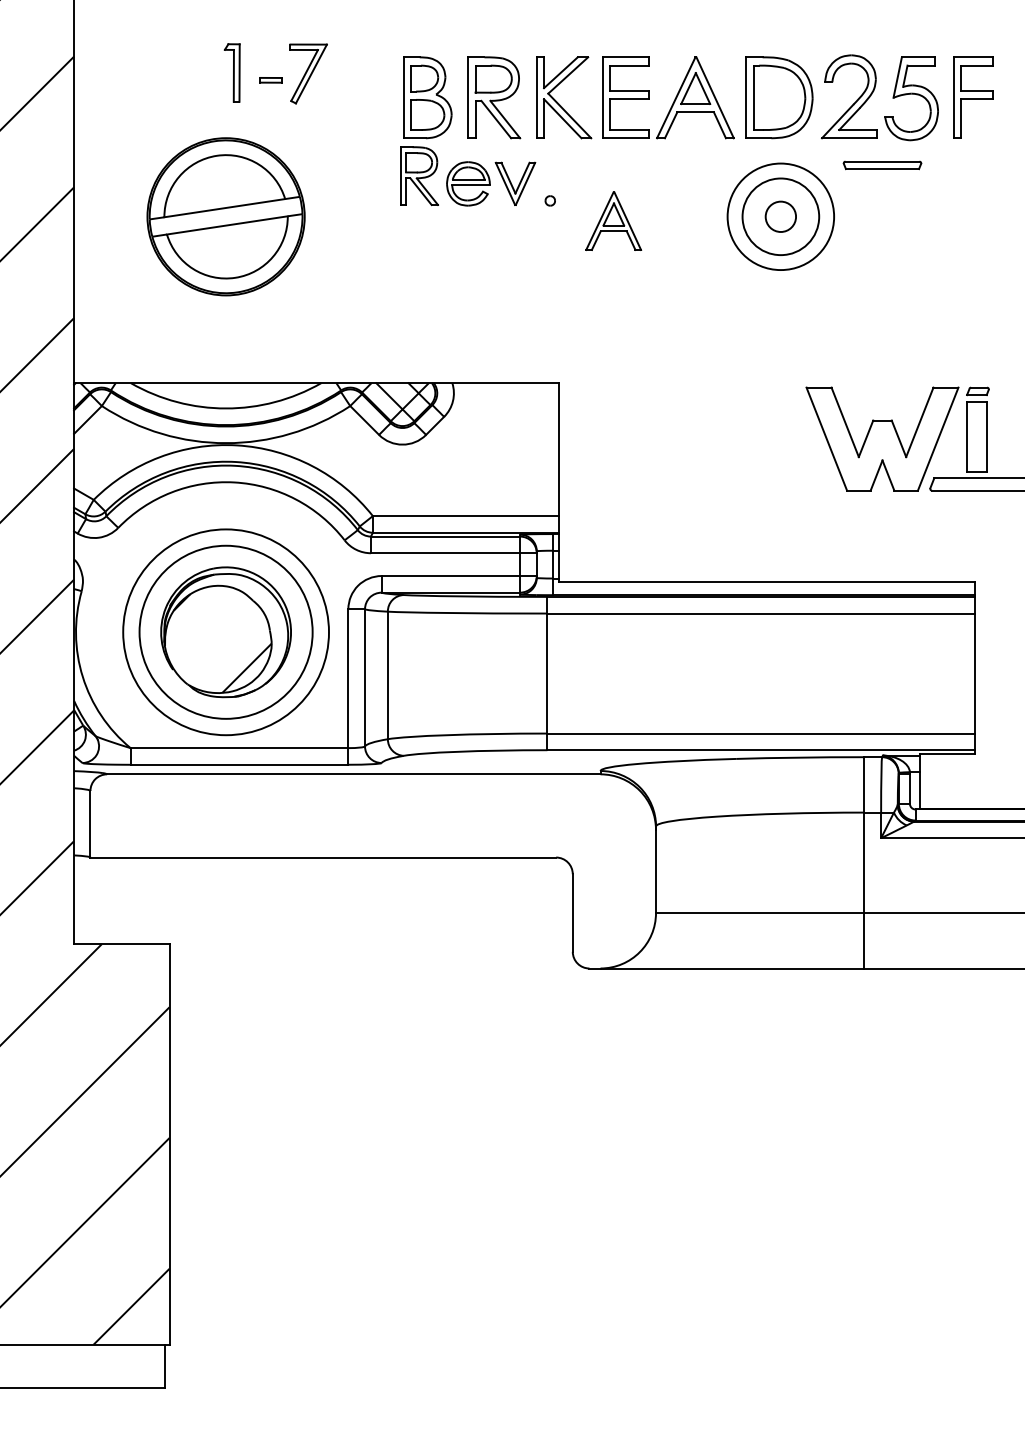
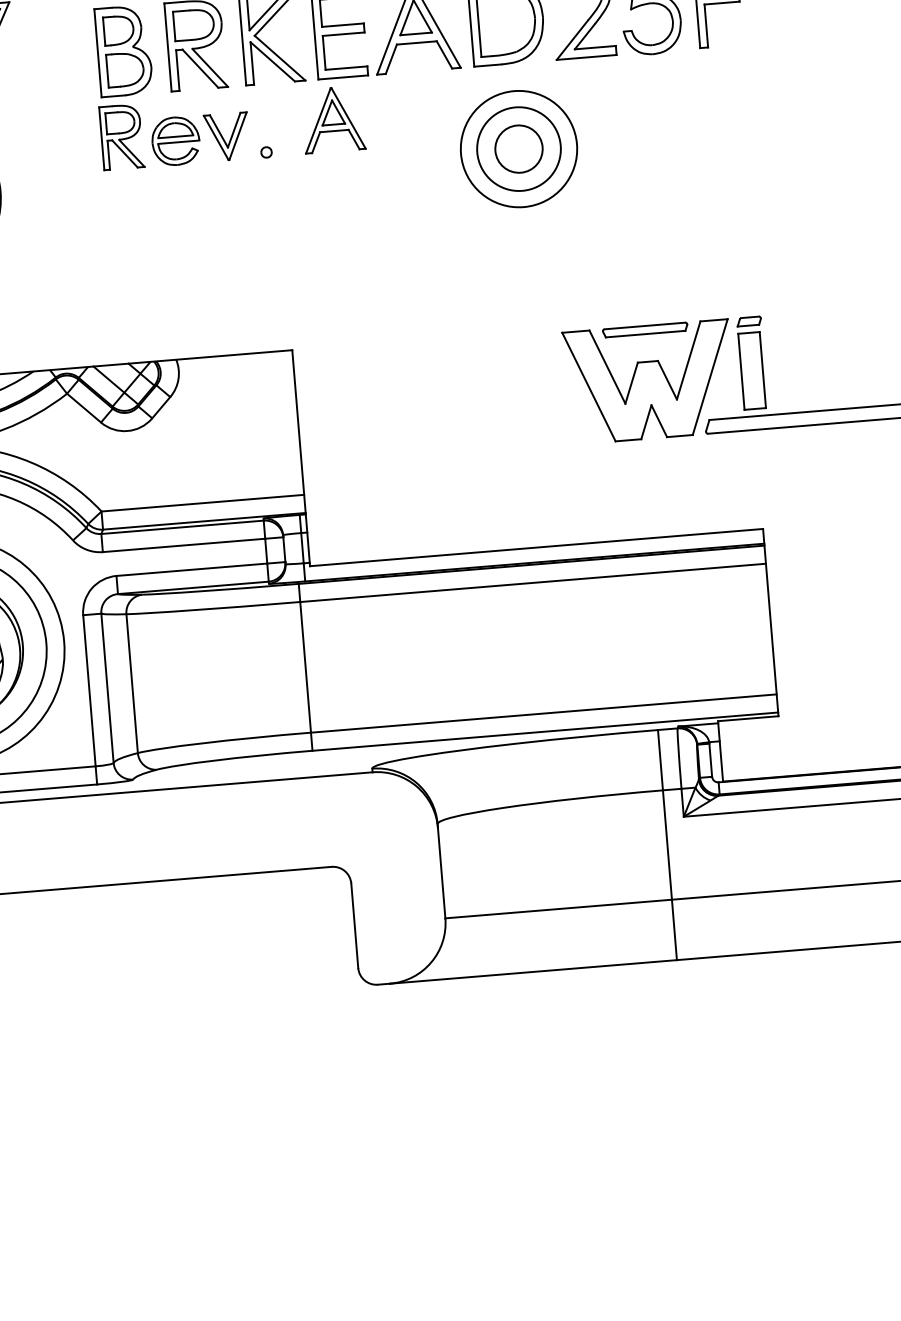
part: (882, 165) -> (645, 330), moved
circle: (780, 216) -> (518, 148), size x1.43
part: (613, 220) -> (333, 119), moved

